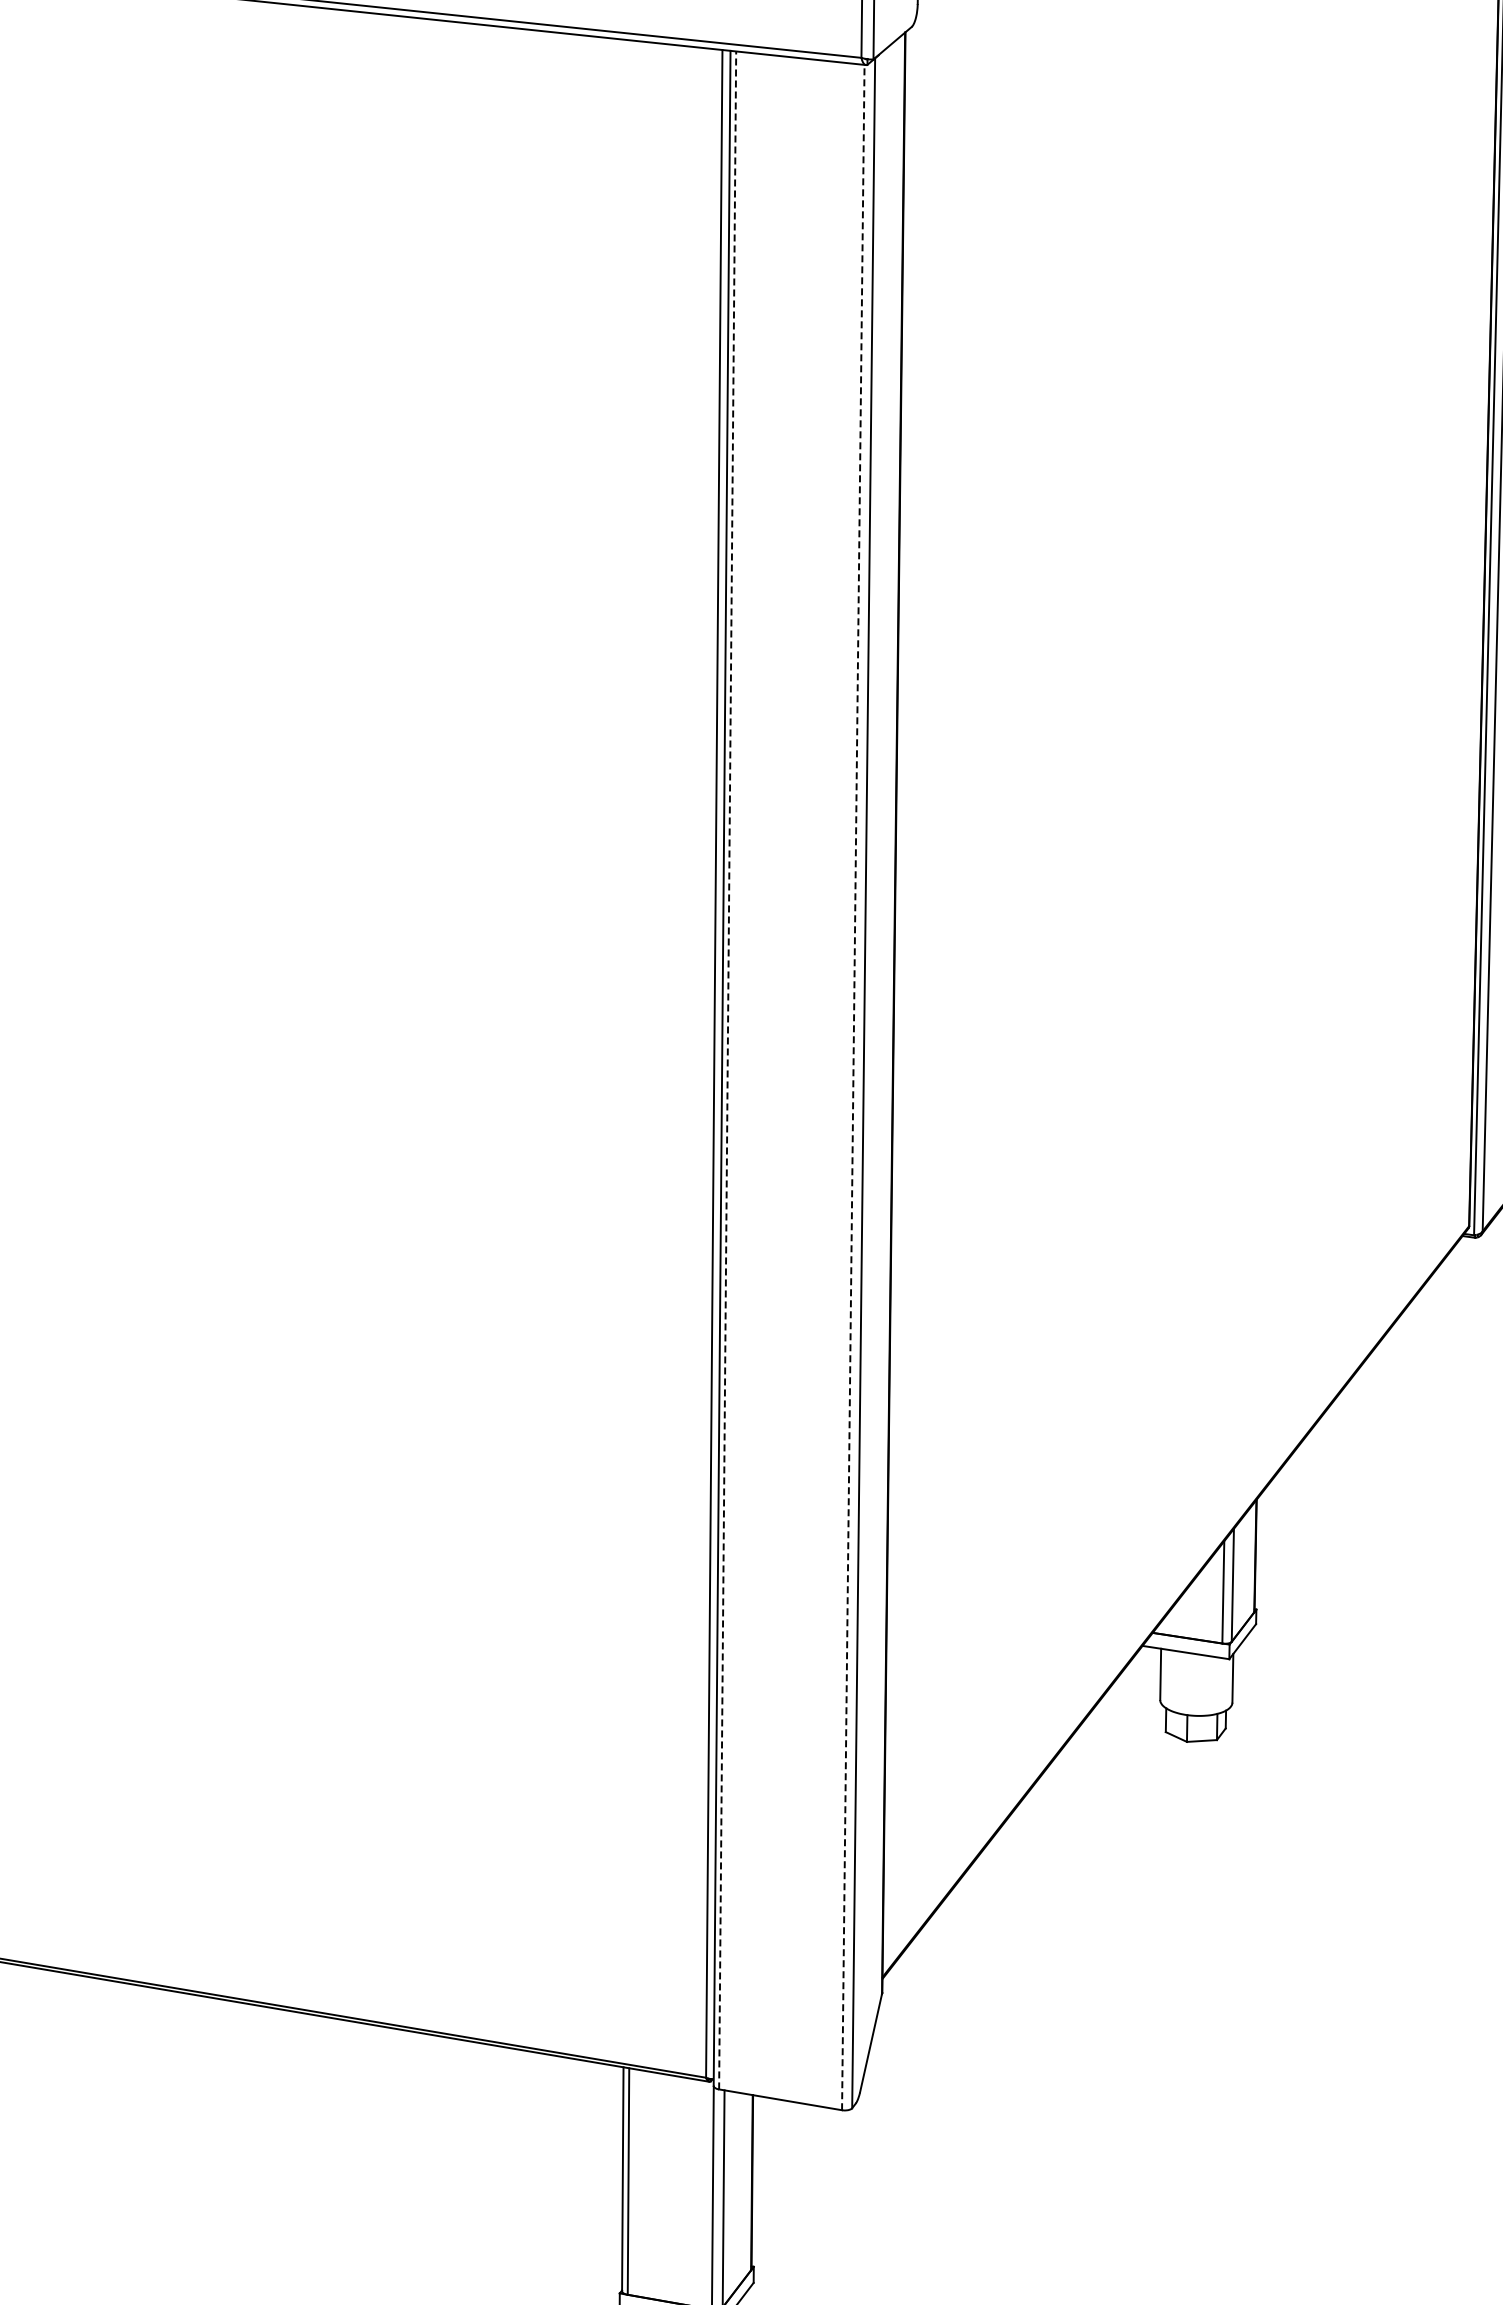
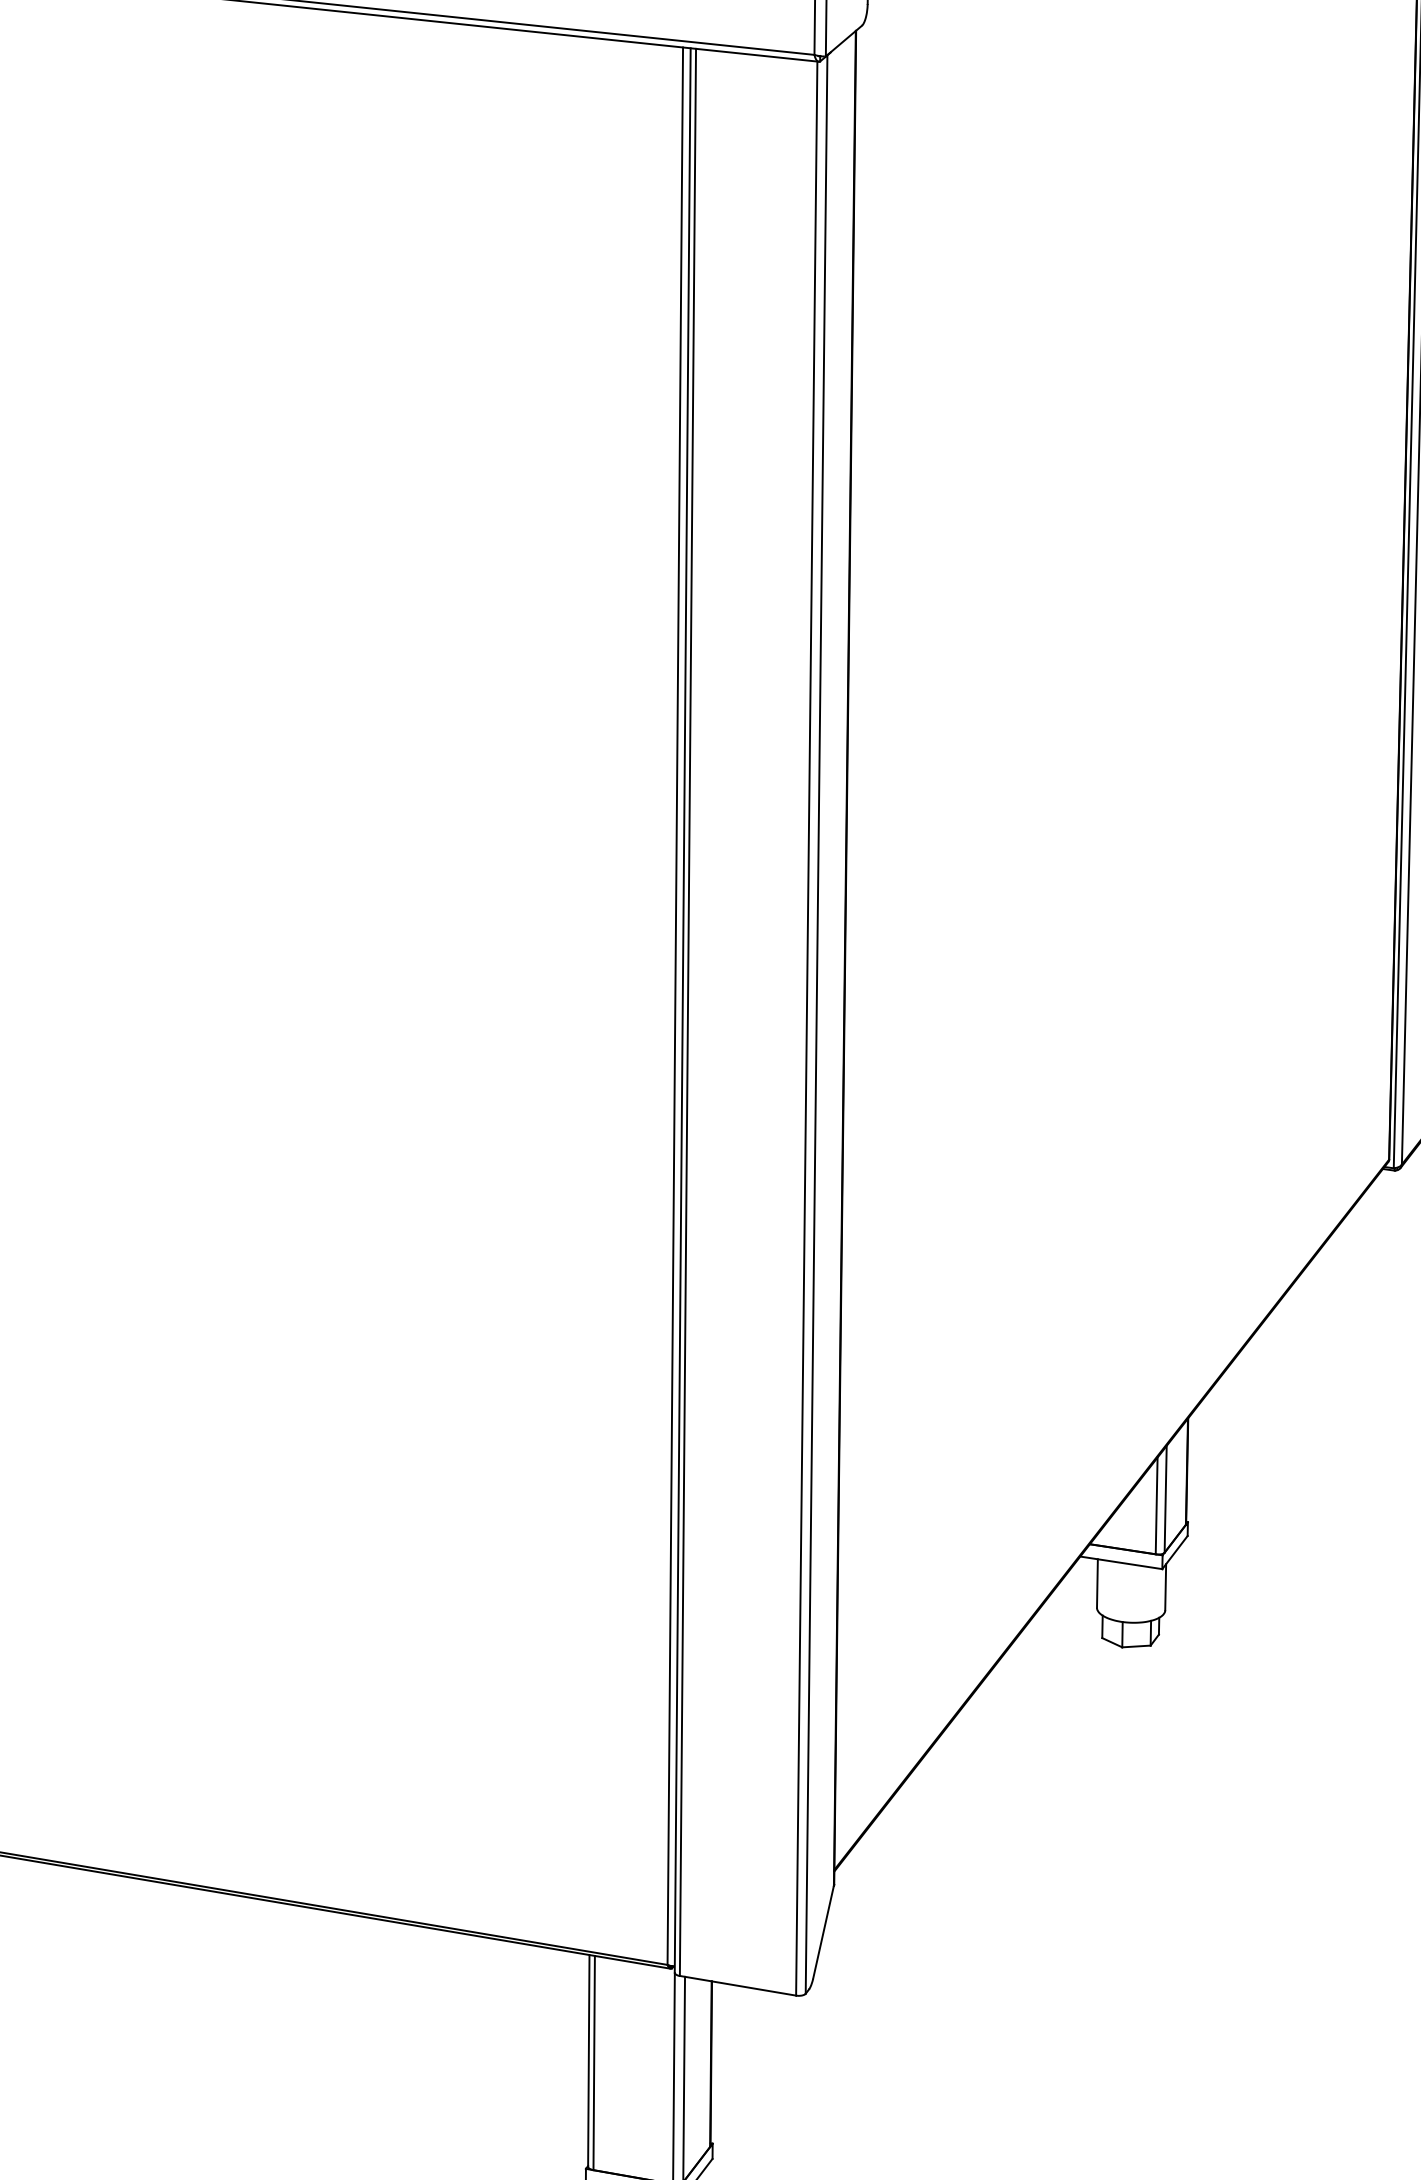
line: (727, 1069) -> (687, 1011), dashed -> solid
line: (853, 1087) -> (806, 1028), dashed -> solid

